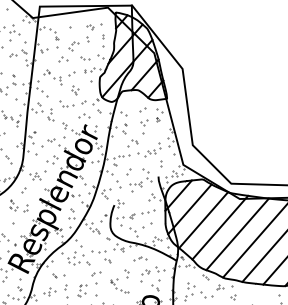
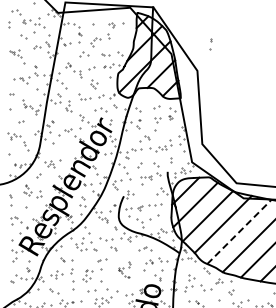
part: (103, 41) -> (210, 44), moved
part: (52, 159) -> (67, 148), removed
line: (237, 233) -> (239, 231), solid -> dashed
part: (120, 281) -> (124, 269), size x0.7

